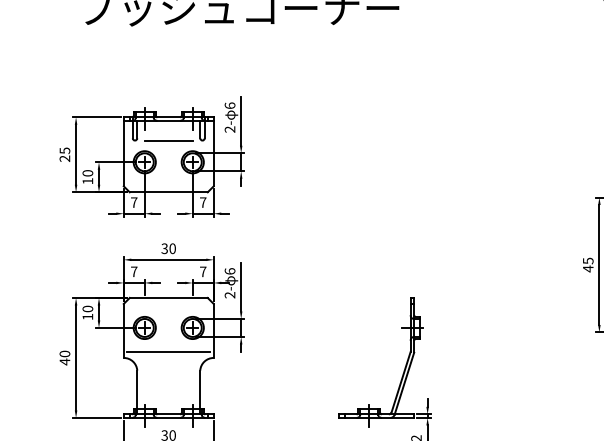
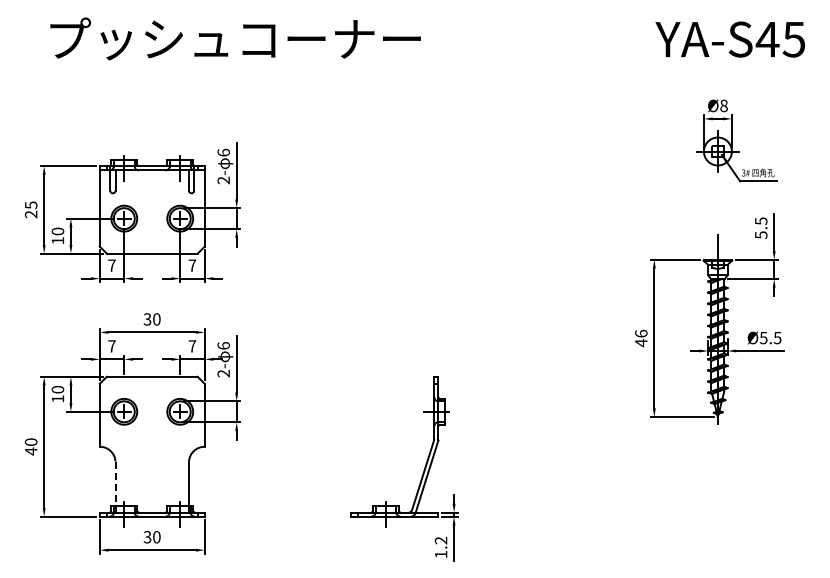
line: (168, 140) -> (152, 193), removed
text: (588, 260) -> (641, 333), 45 -> 46
line: (168, 351) -> (152, 439), removed
line: (137, 390) -> (115, 484), solid -> dashed

